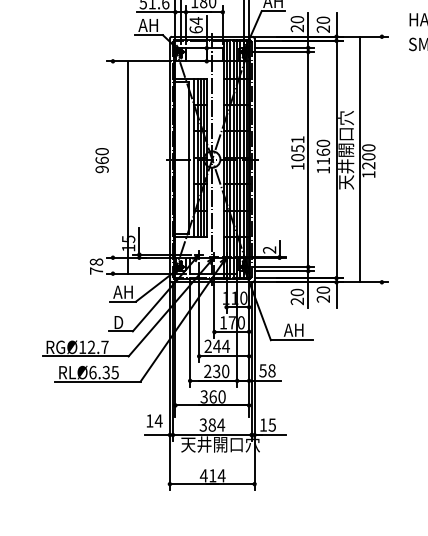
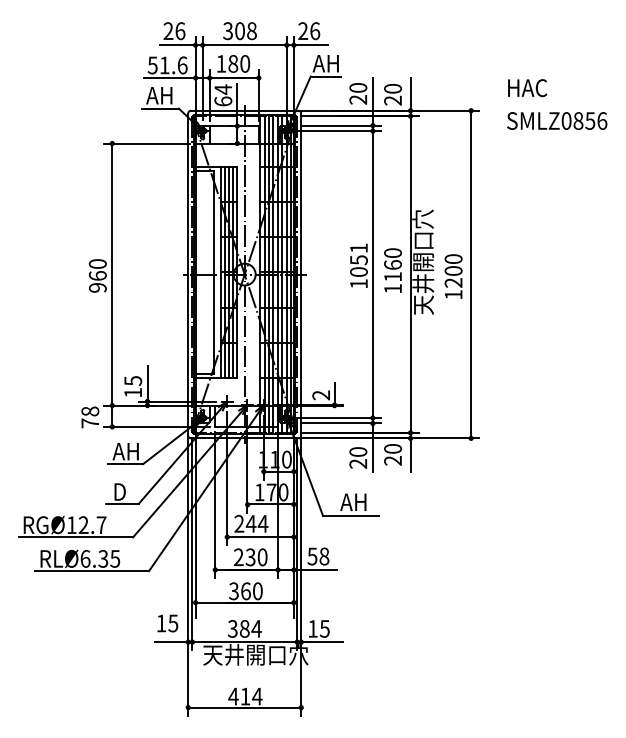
line: (360, 158) -> (471, 273), moved
line: (128, 167) -> (112, 285), moved
text: (158, 421) -> (173, 623), 14 -> 15

